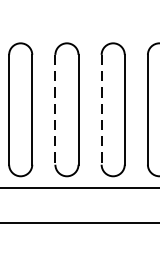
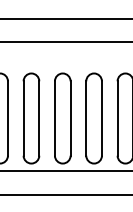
line: (54, 111) -> (54, 119), dashed -> solid
line: (101, 111) -> (86, 119), dashed -> solid

